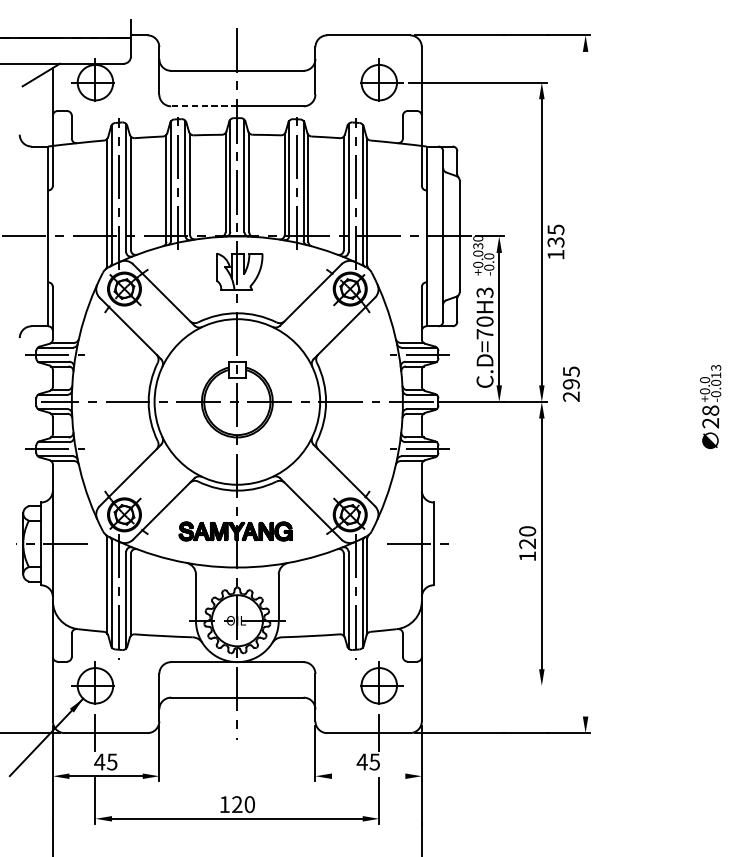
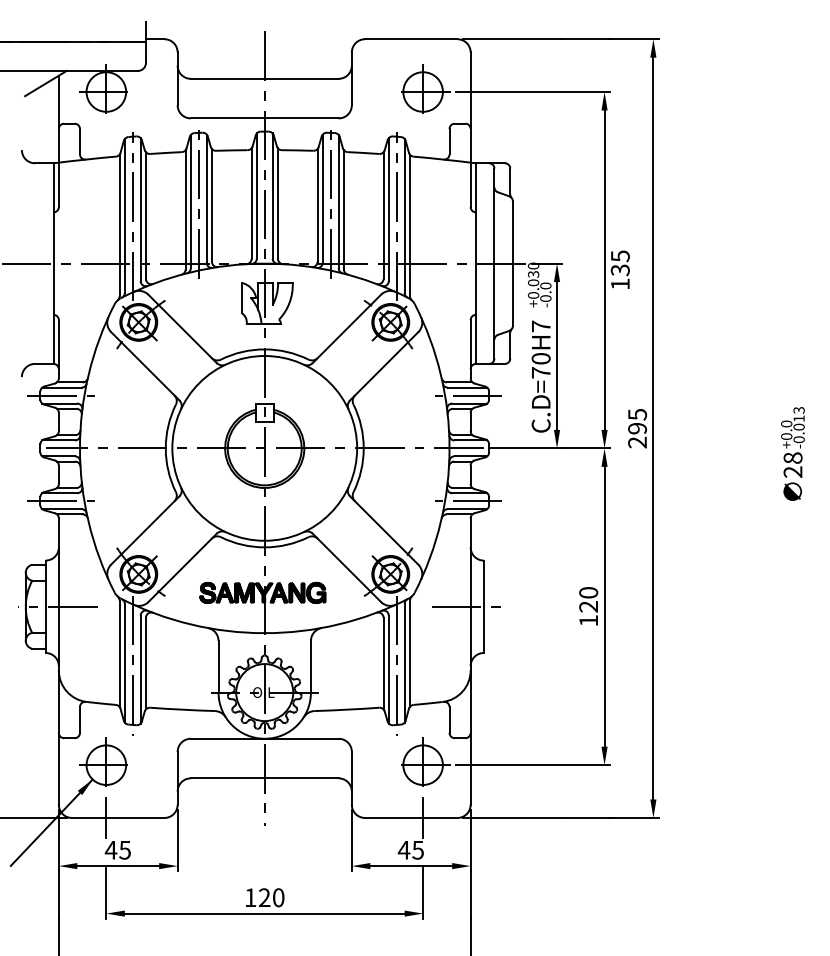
line: (203, 106) -> (227, 118), dashed -> solid
text: (484, 292) -> (540, 326), C.D=70H3 -> C.D=70H7
line: (585, 384) -> (653, 428), added
line: (477, 686) -> (532, 765), added
line: (368, 776) -> (411, 866), added

